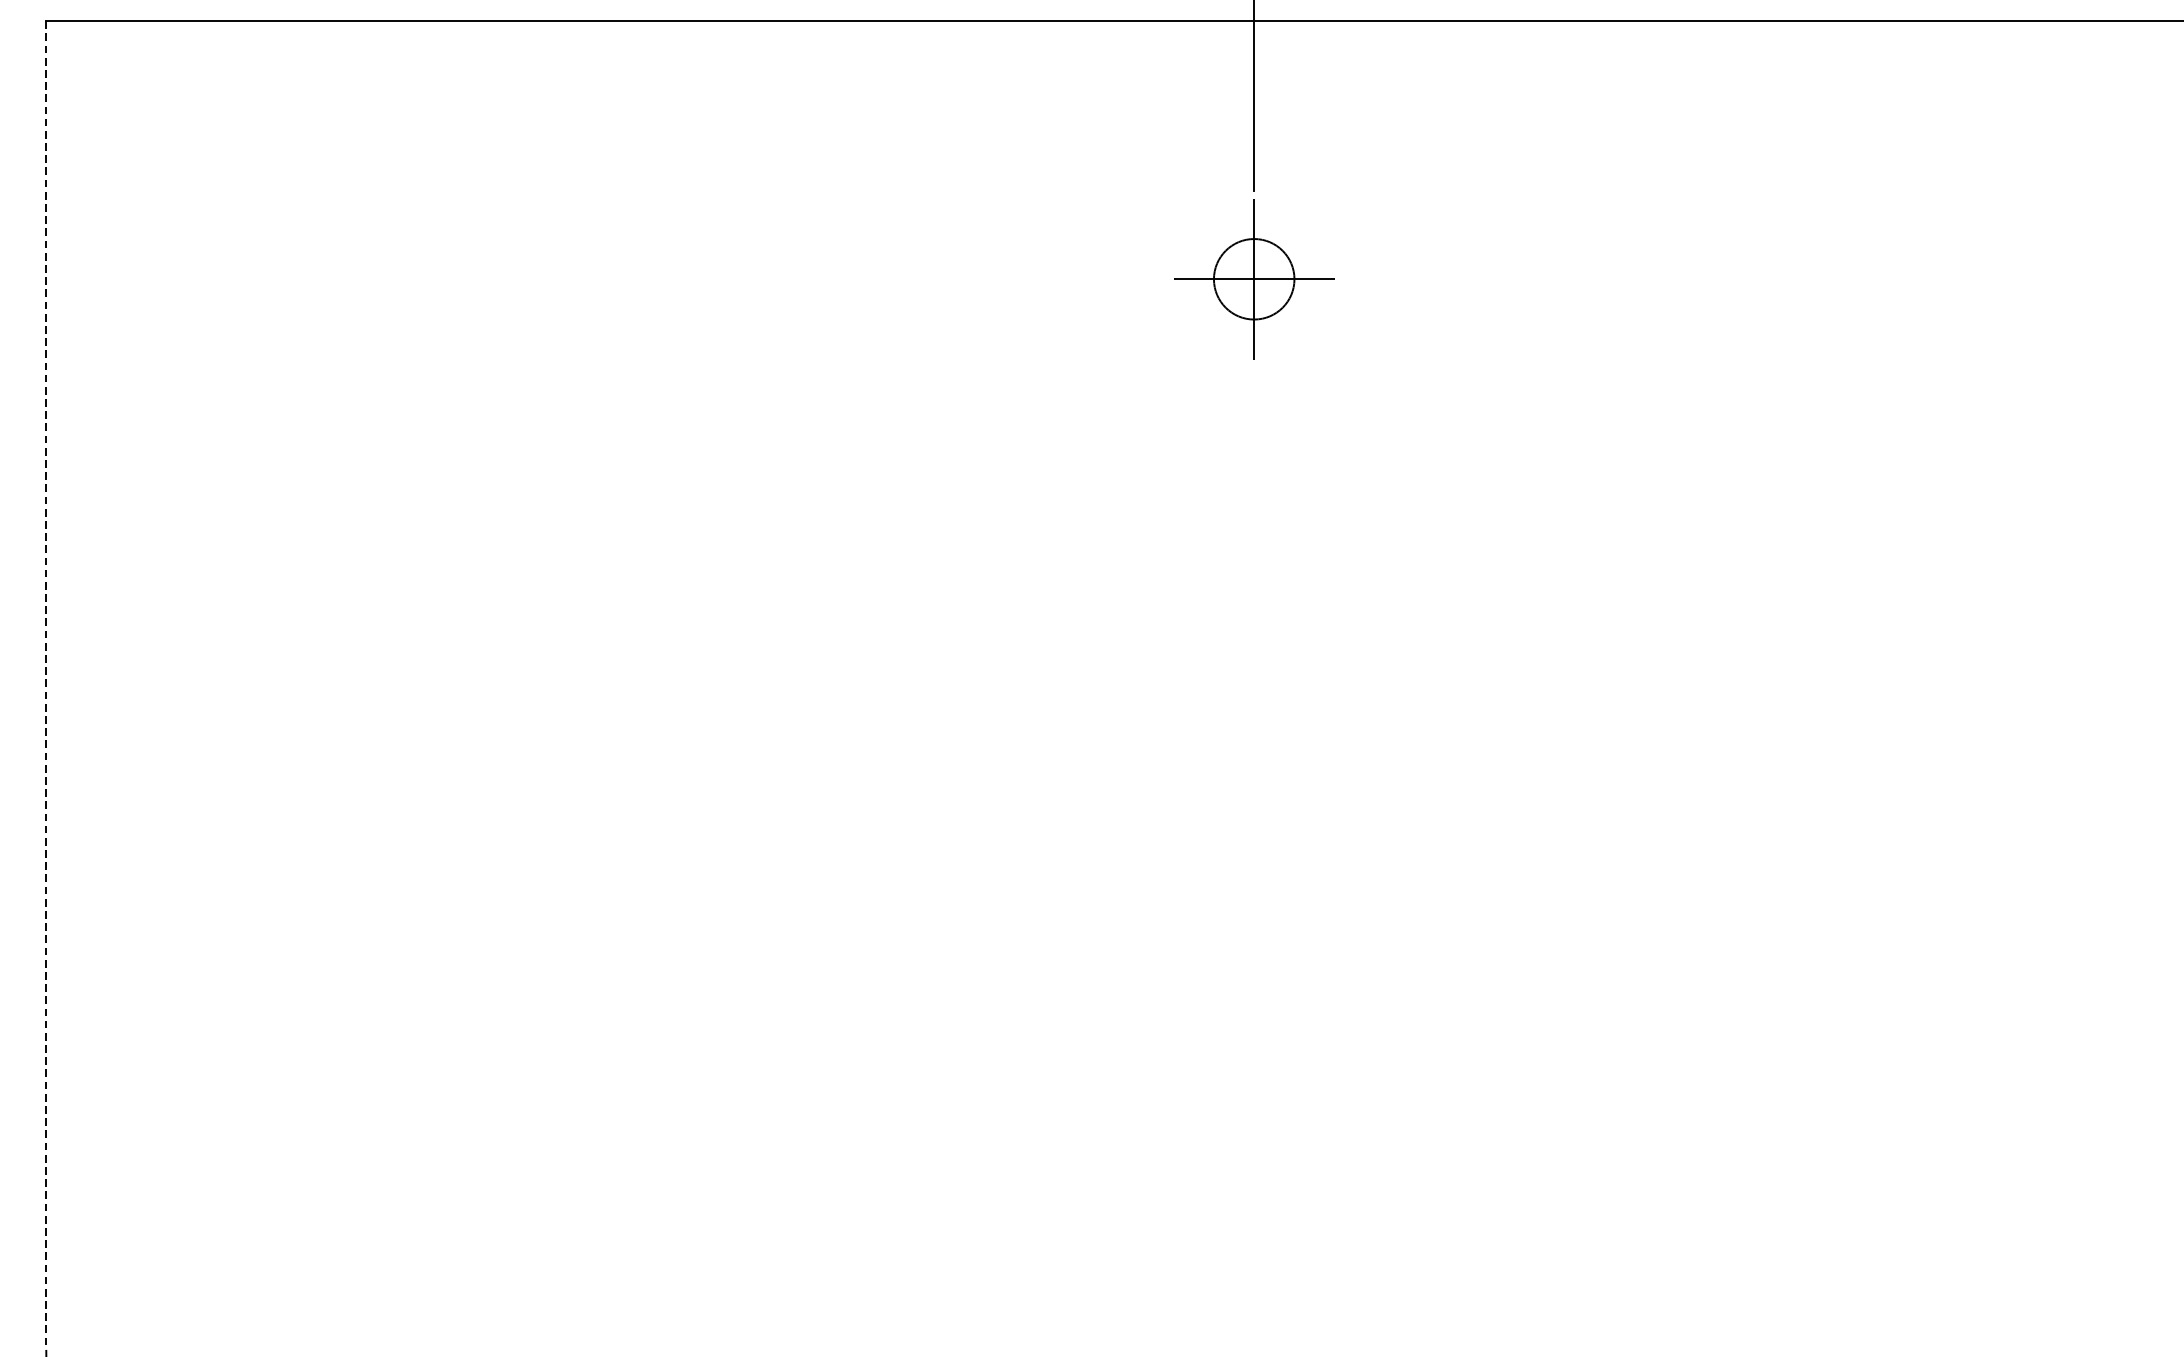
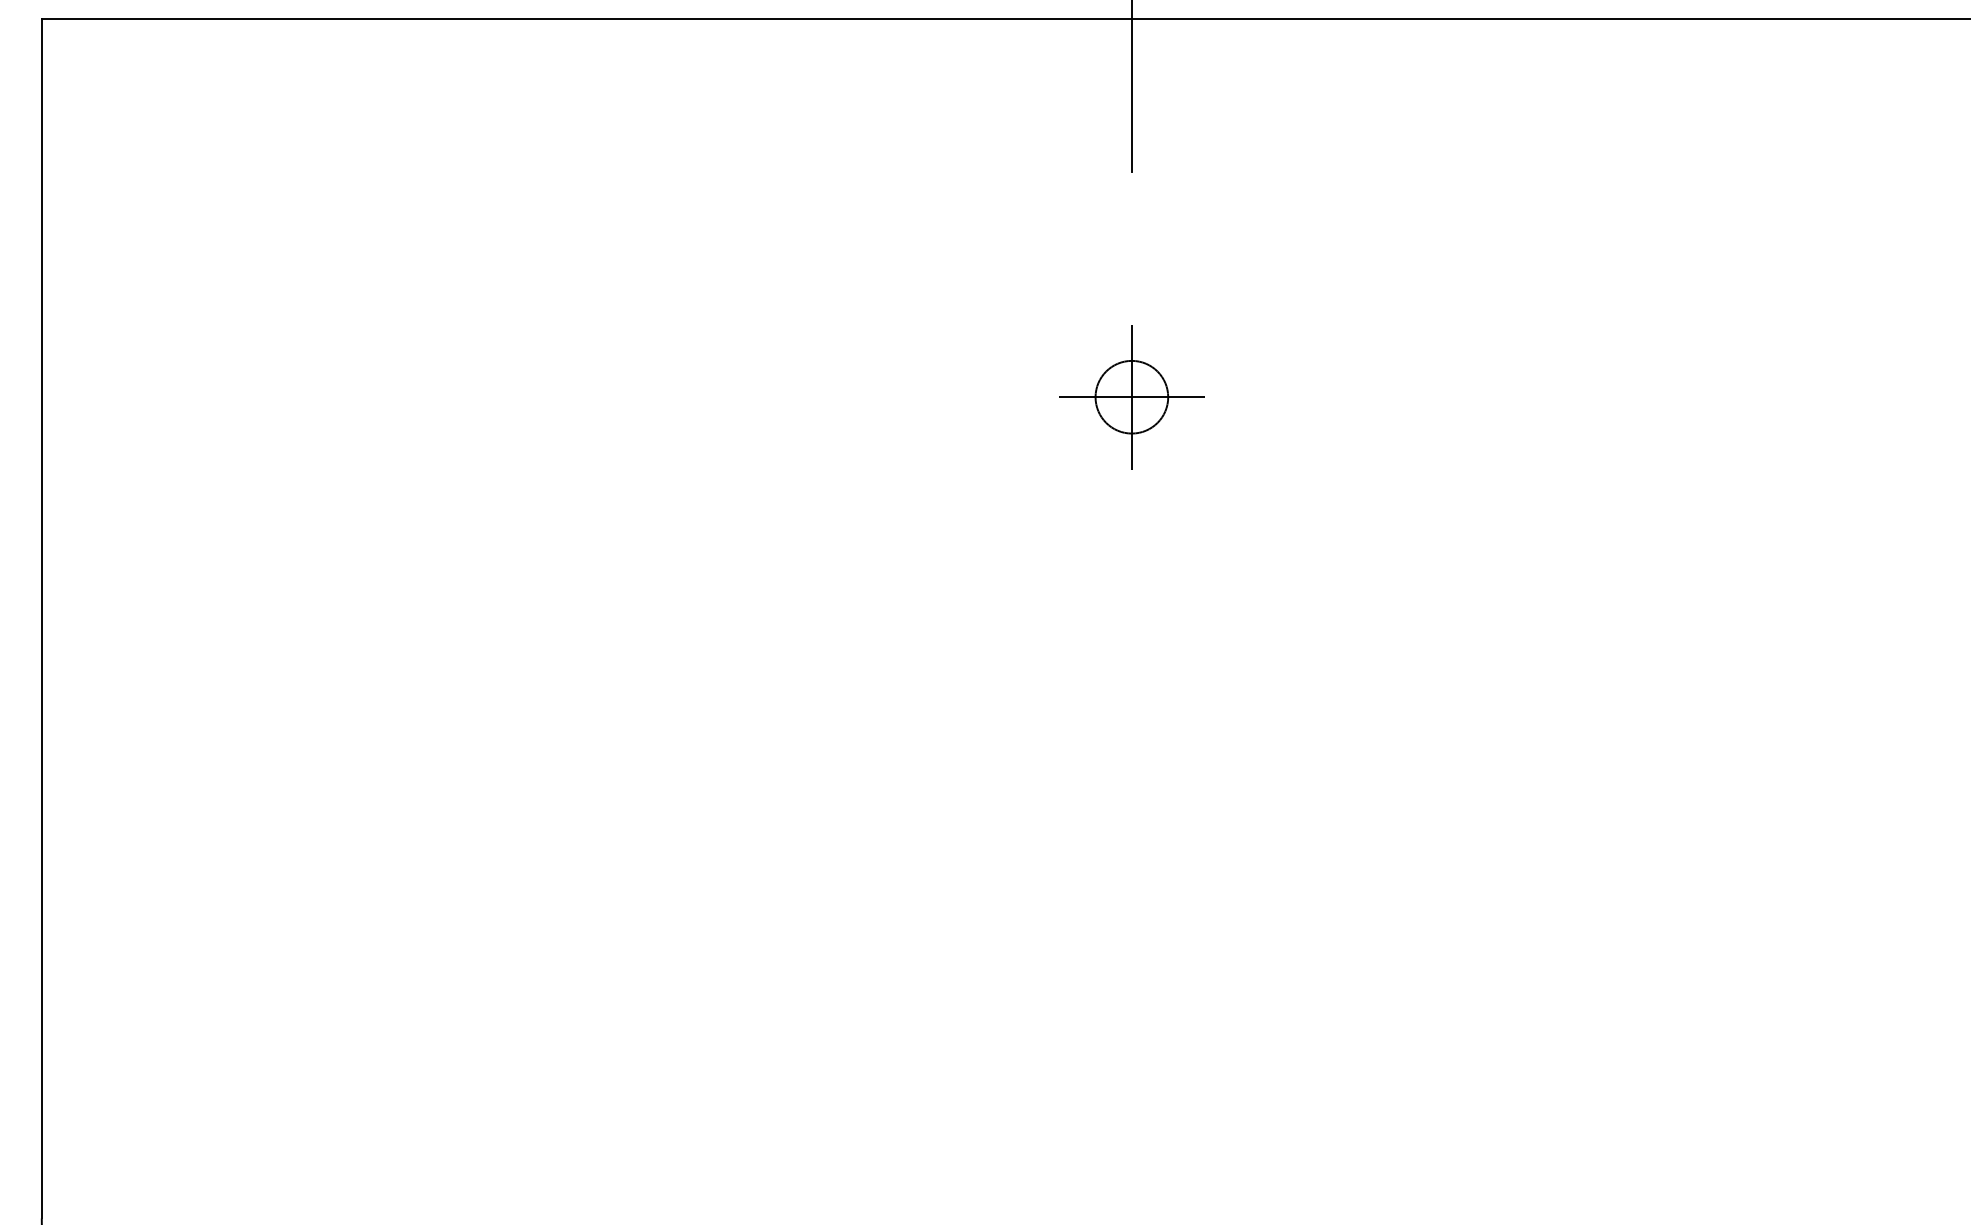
part: (1253, 279) -> (1131, 397), moved
line: (45, 685) -> (41, 618), dashed -> solid

